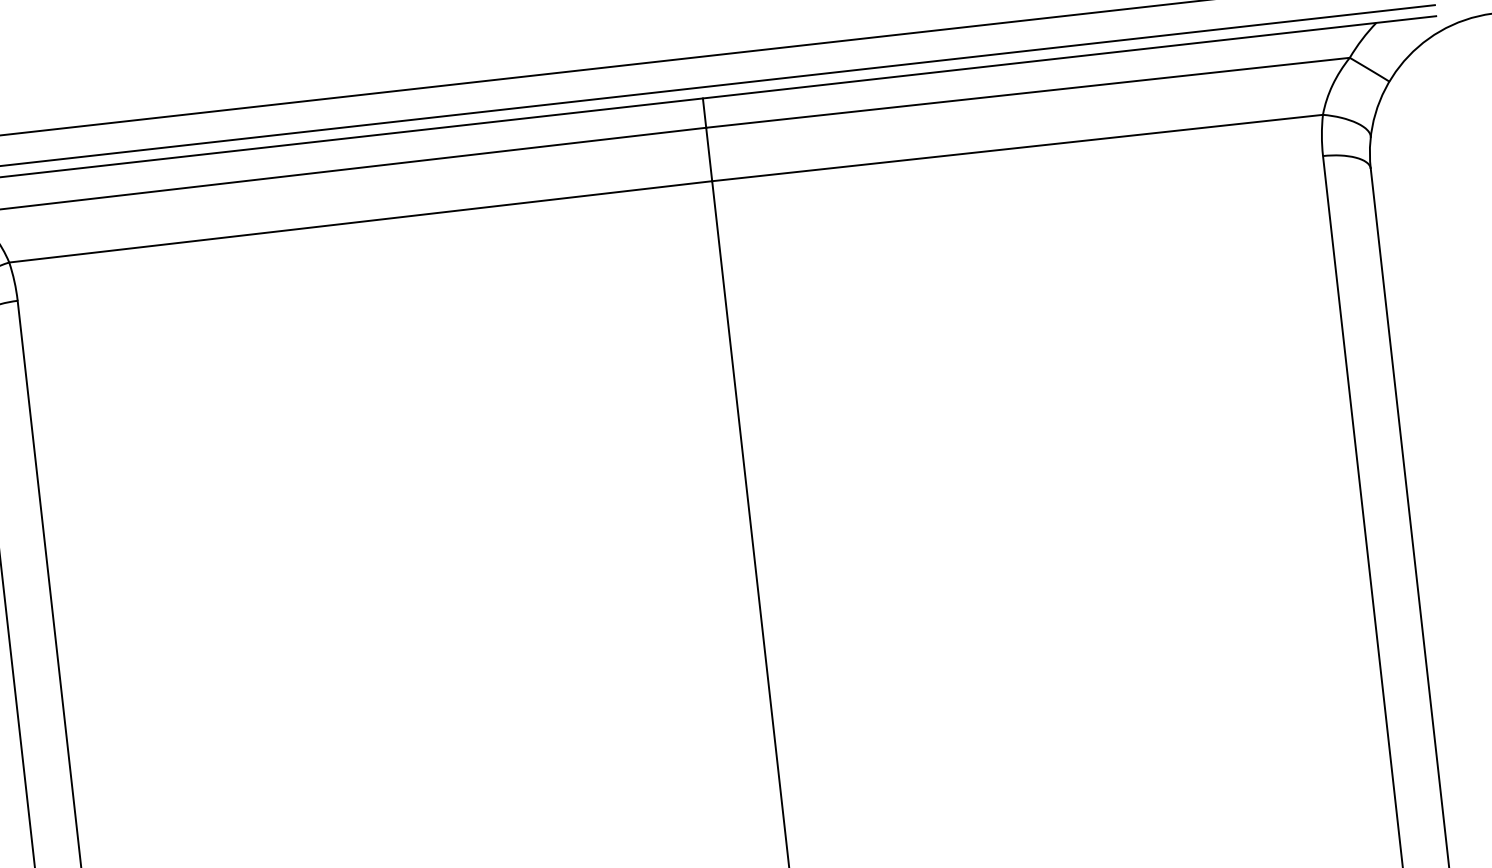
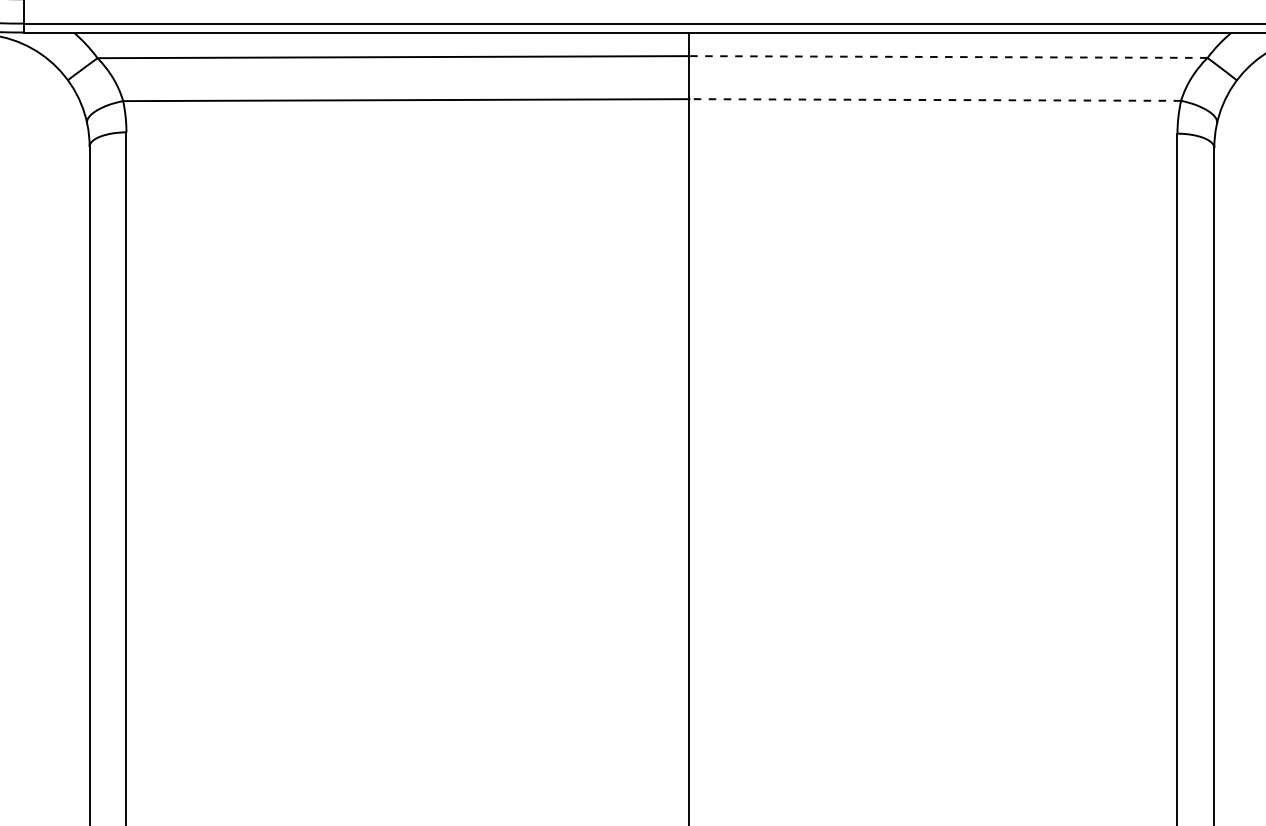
line: (1028, 93) -> (948, 57), solid -> dashed
line: (1017, 148) -> (935, 100), solid -> dashed

